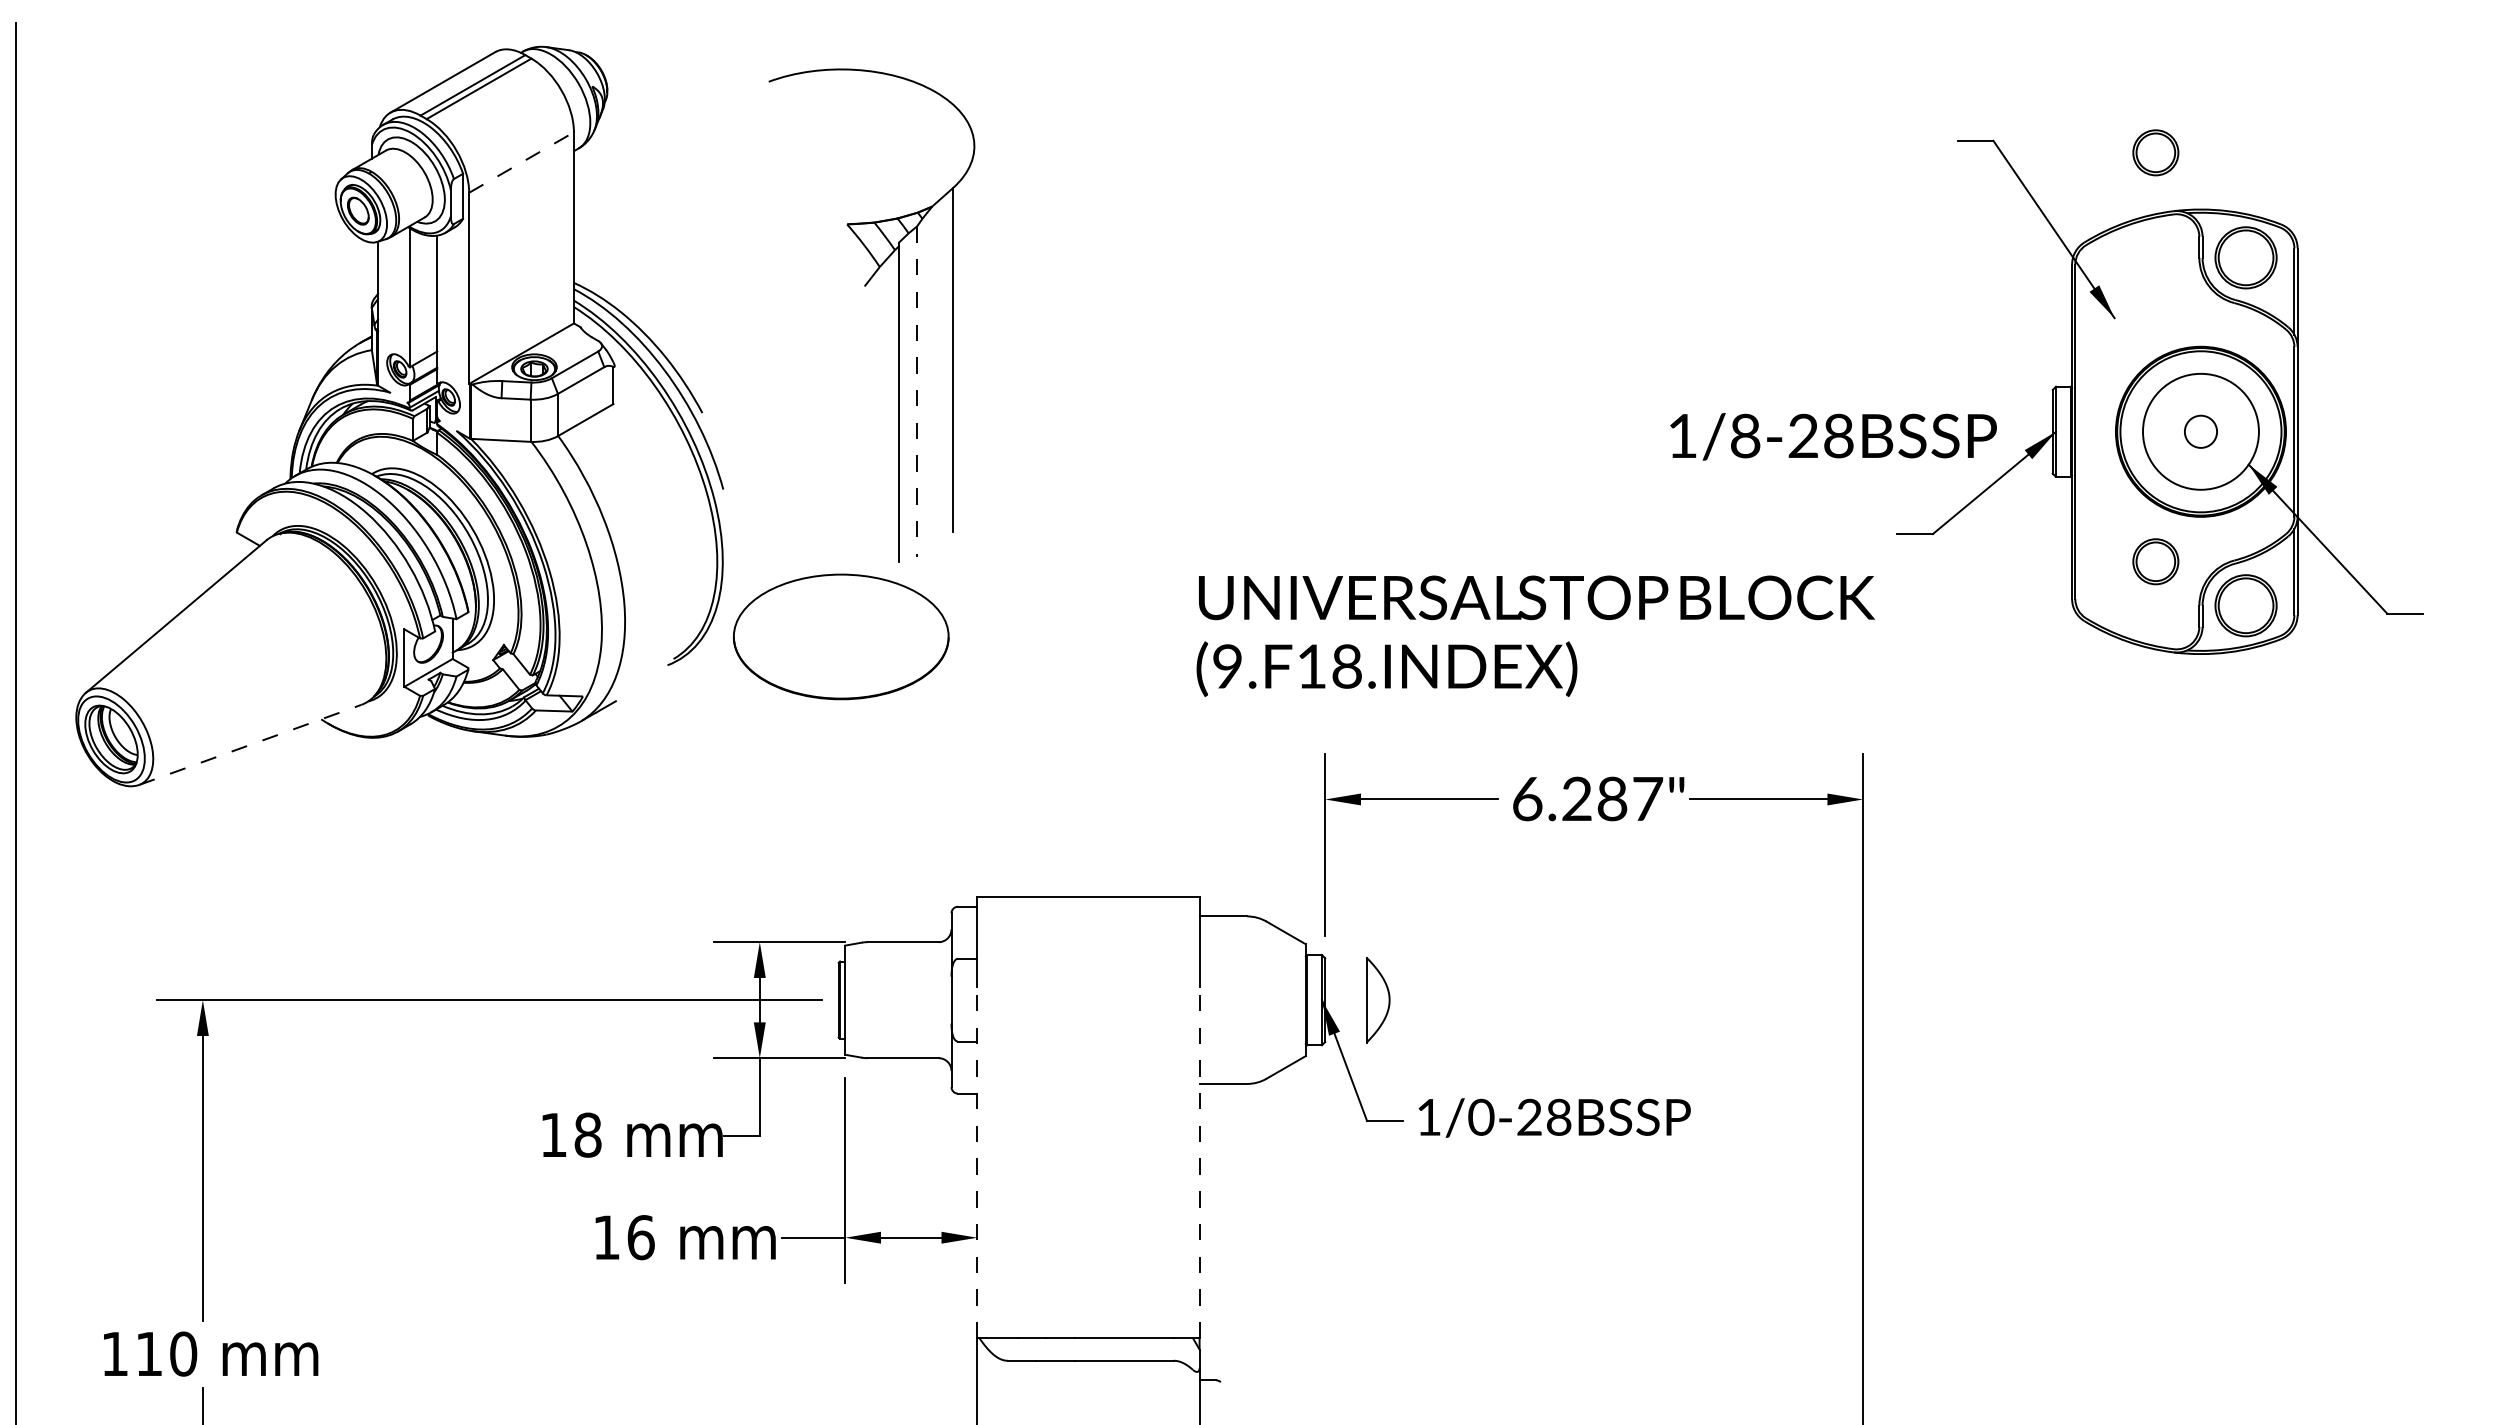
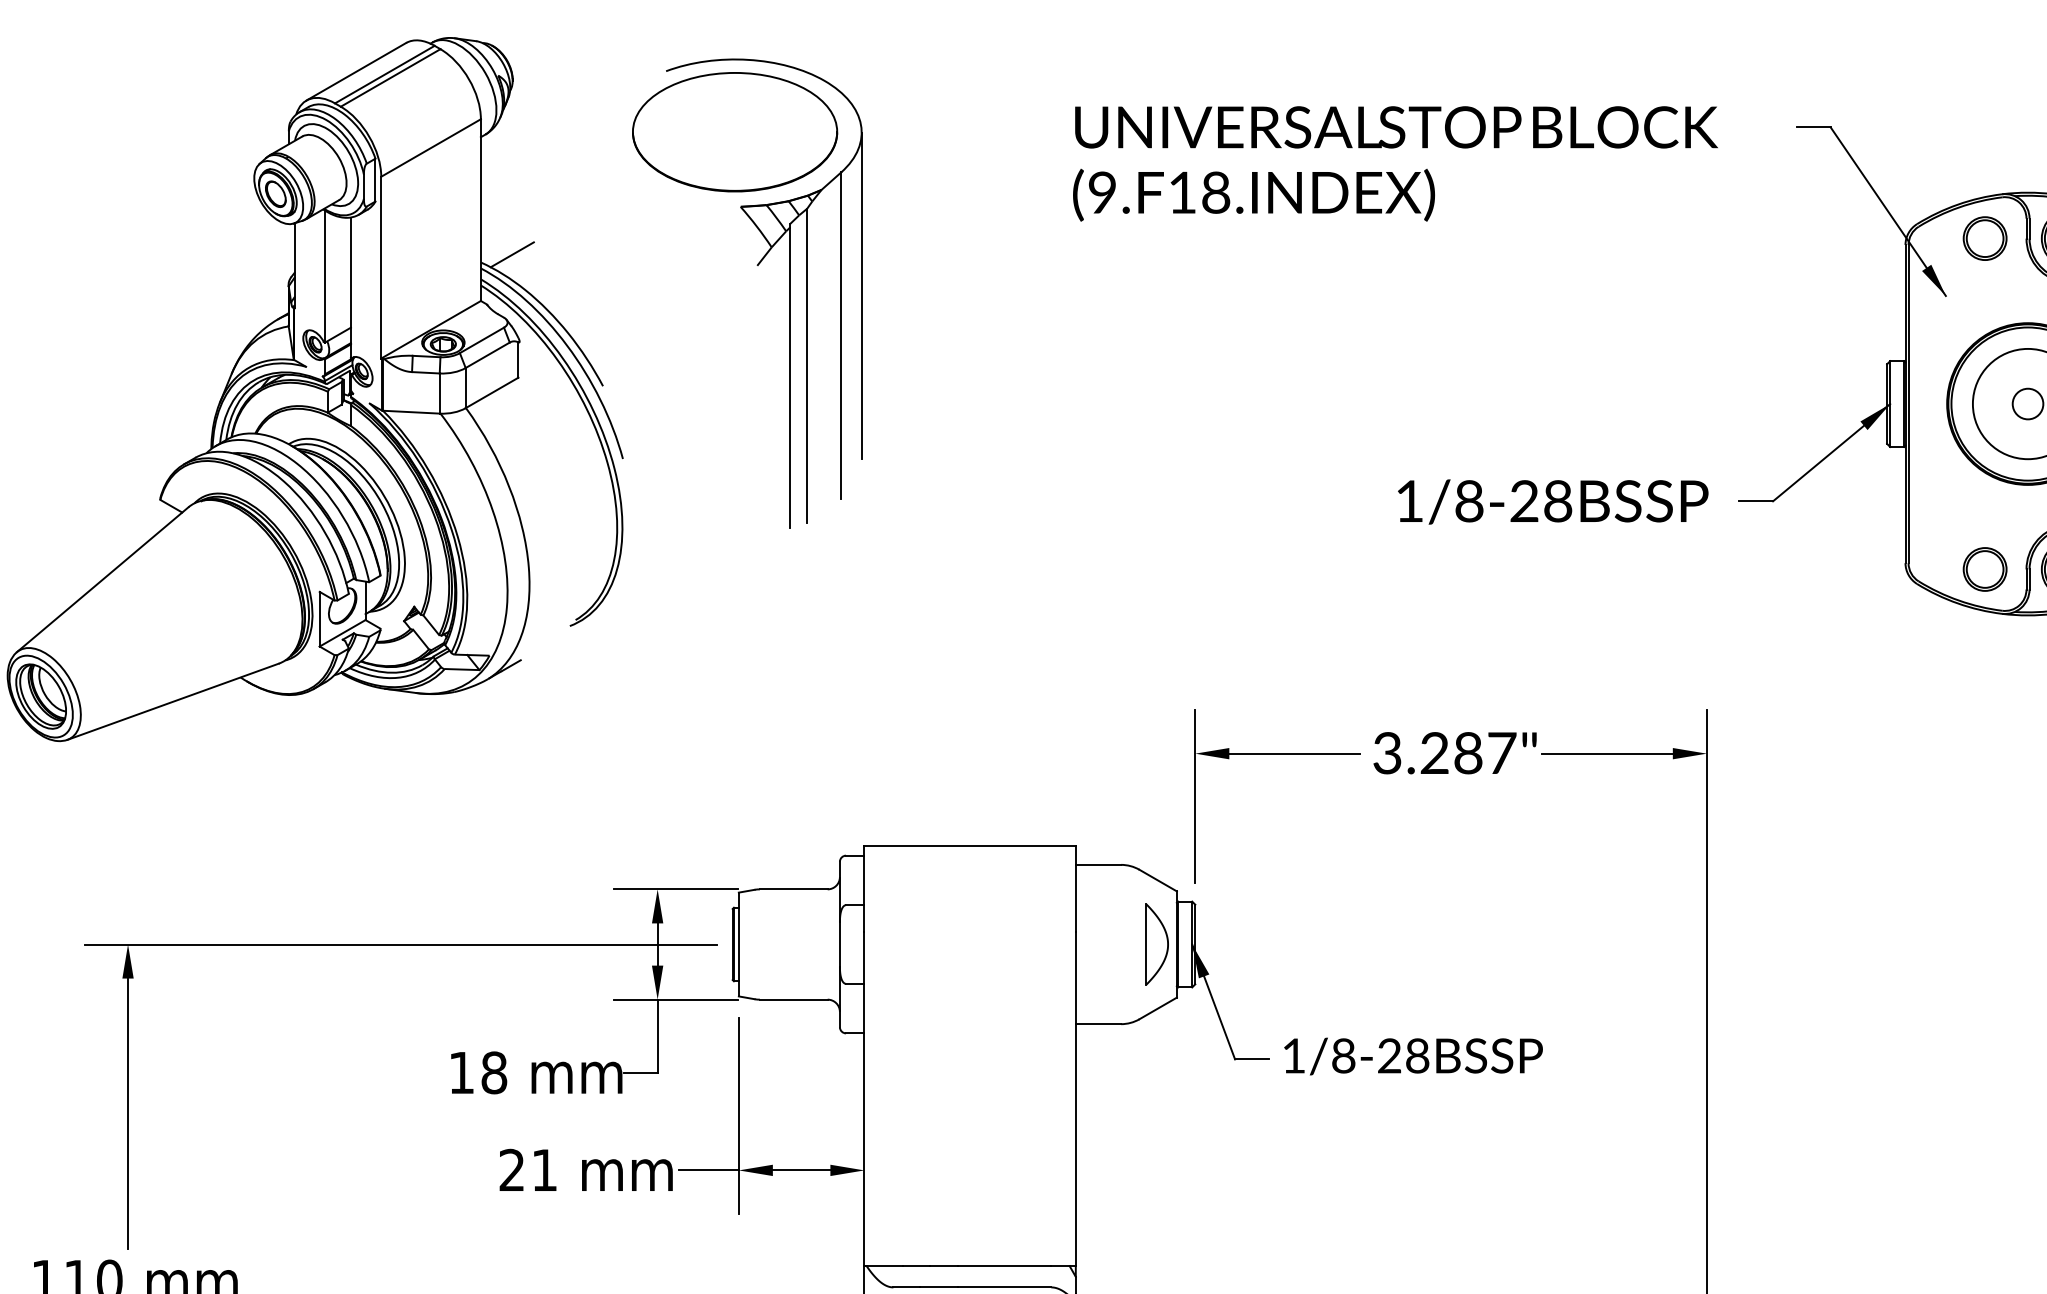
part: (2155, 152) -> (1984, 238), moved
line: (522, 162) -> (431, 147), dashed -> solid
line: (606, 274) -> (511, 254), added
line: (974, 318) -> (861, 296), added
line: (917, 392) -> (807, 366), dashed -> solid
text: (1833, 436) -> (1553, 501), moved
part: (2155, 561) -> (1984, 569), moved
text: (1535, 635) -> (1395, 163), moved
part: (841, 636) -> (735, 131), moved
line: (250, 744) -> (173, 701), dashed -> solid
text: (1527, 798) -> (1387, 752), 6.287" -> 3.287"
part: (1378, 1000) -> (1157, 944), moved
text: (1481, 1117) -> (1343, 1056), 1/0-28 -> 1/8-28
line: (977, 1162) -> (864, 1098), dashed -> solid
line: (1199, 1162) -> (1075, 1098), dashed -> solid
text: (623, 1237) -> (528, 1170), 16 -> 21

